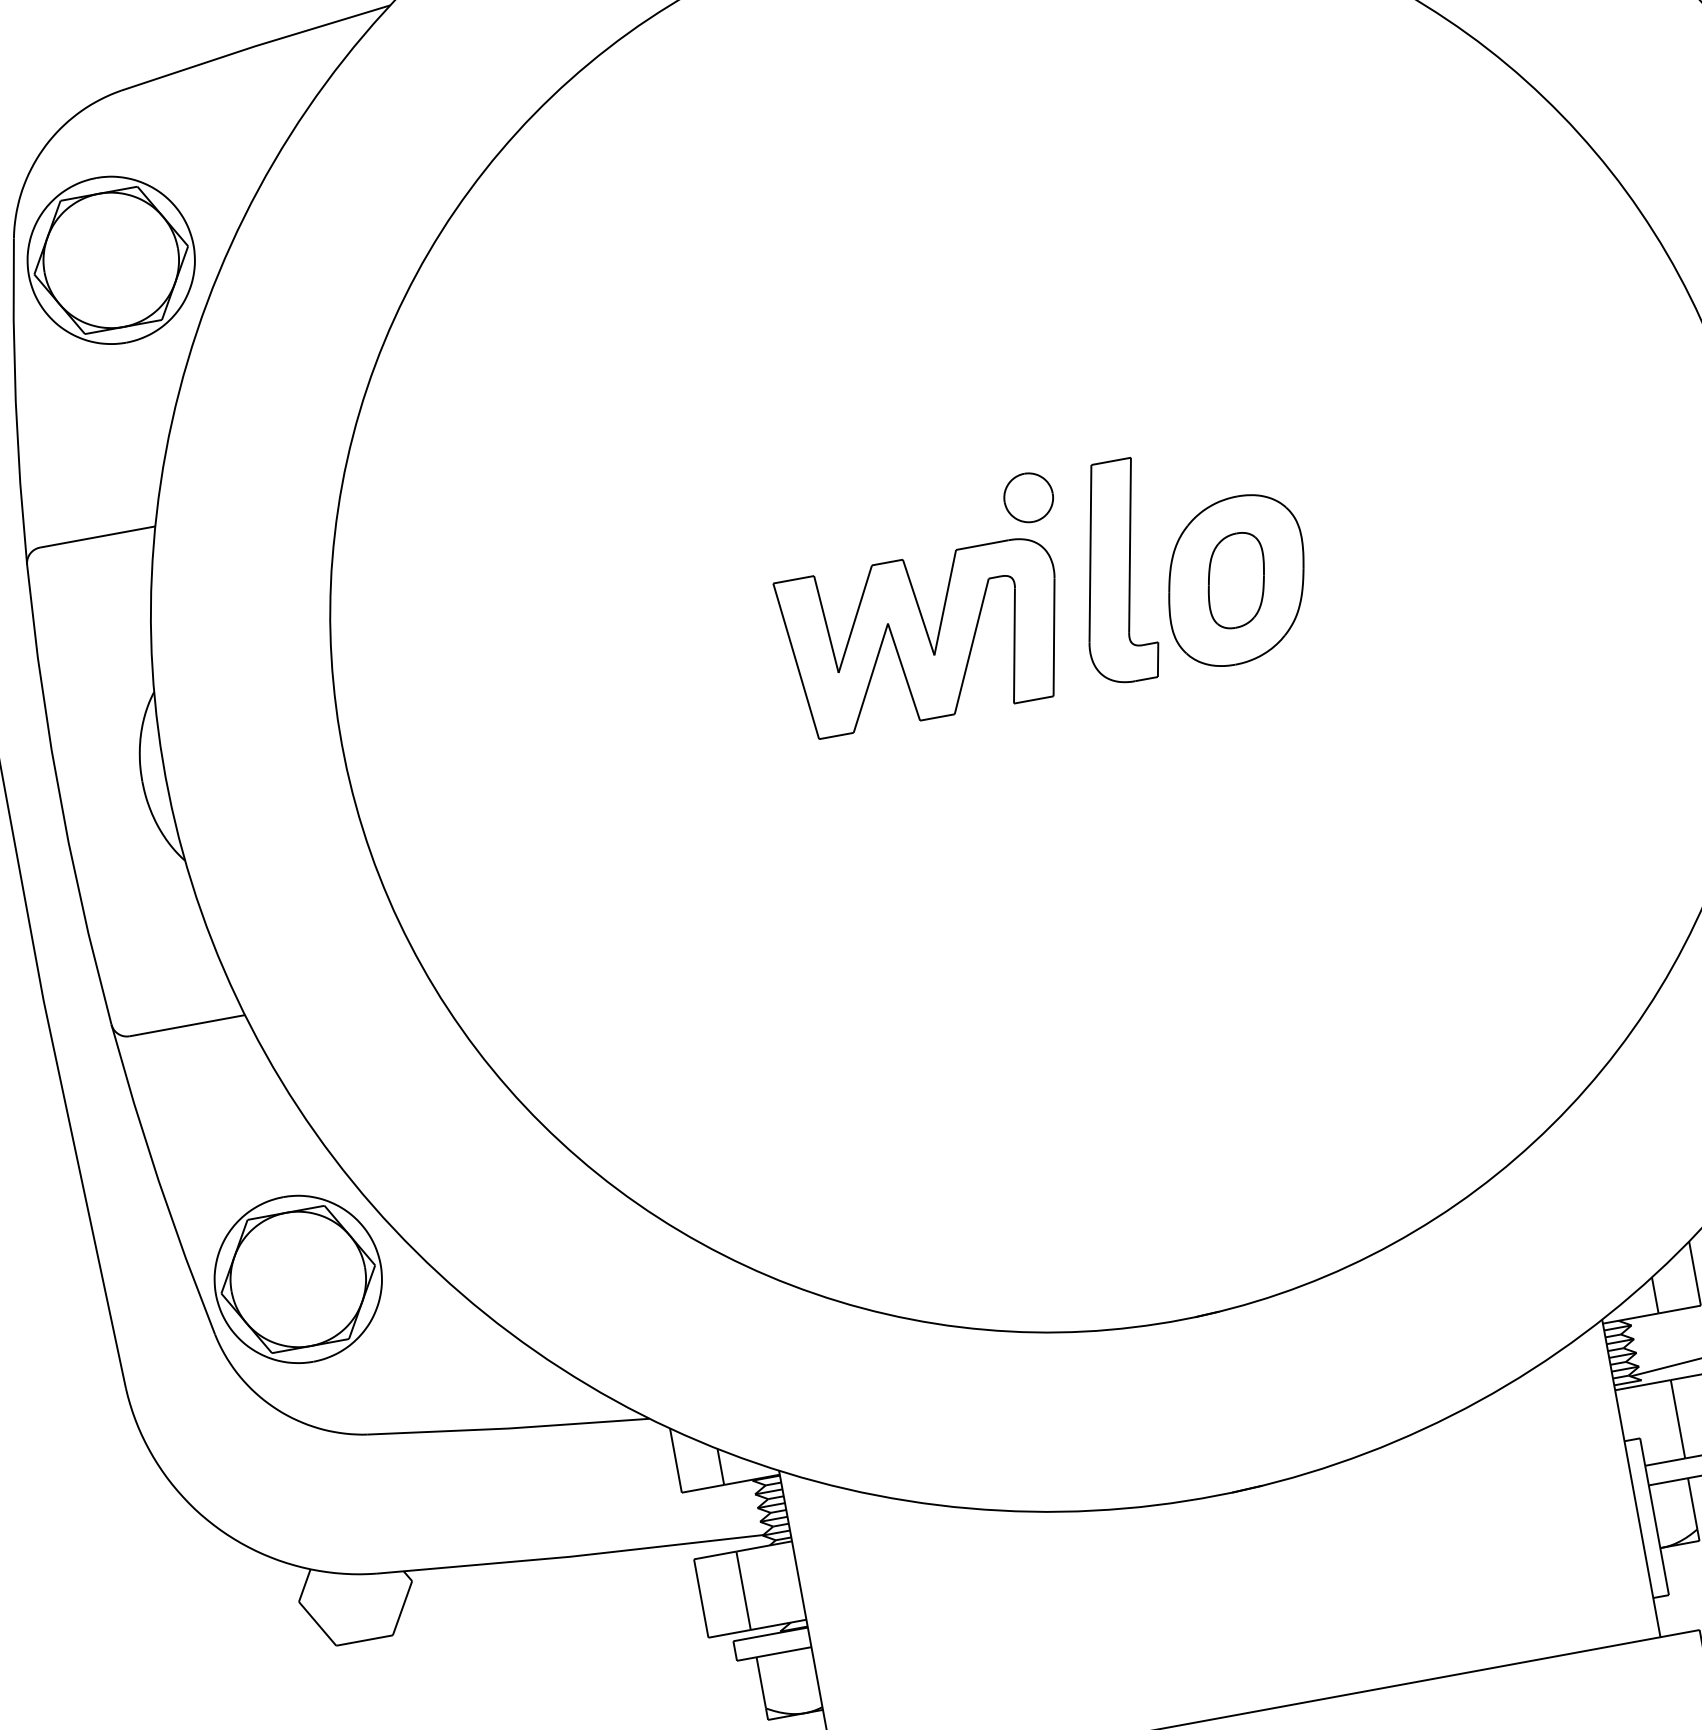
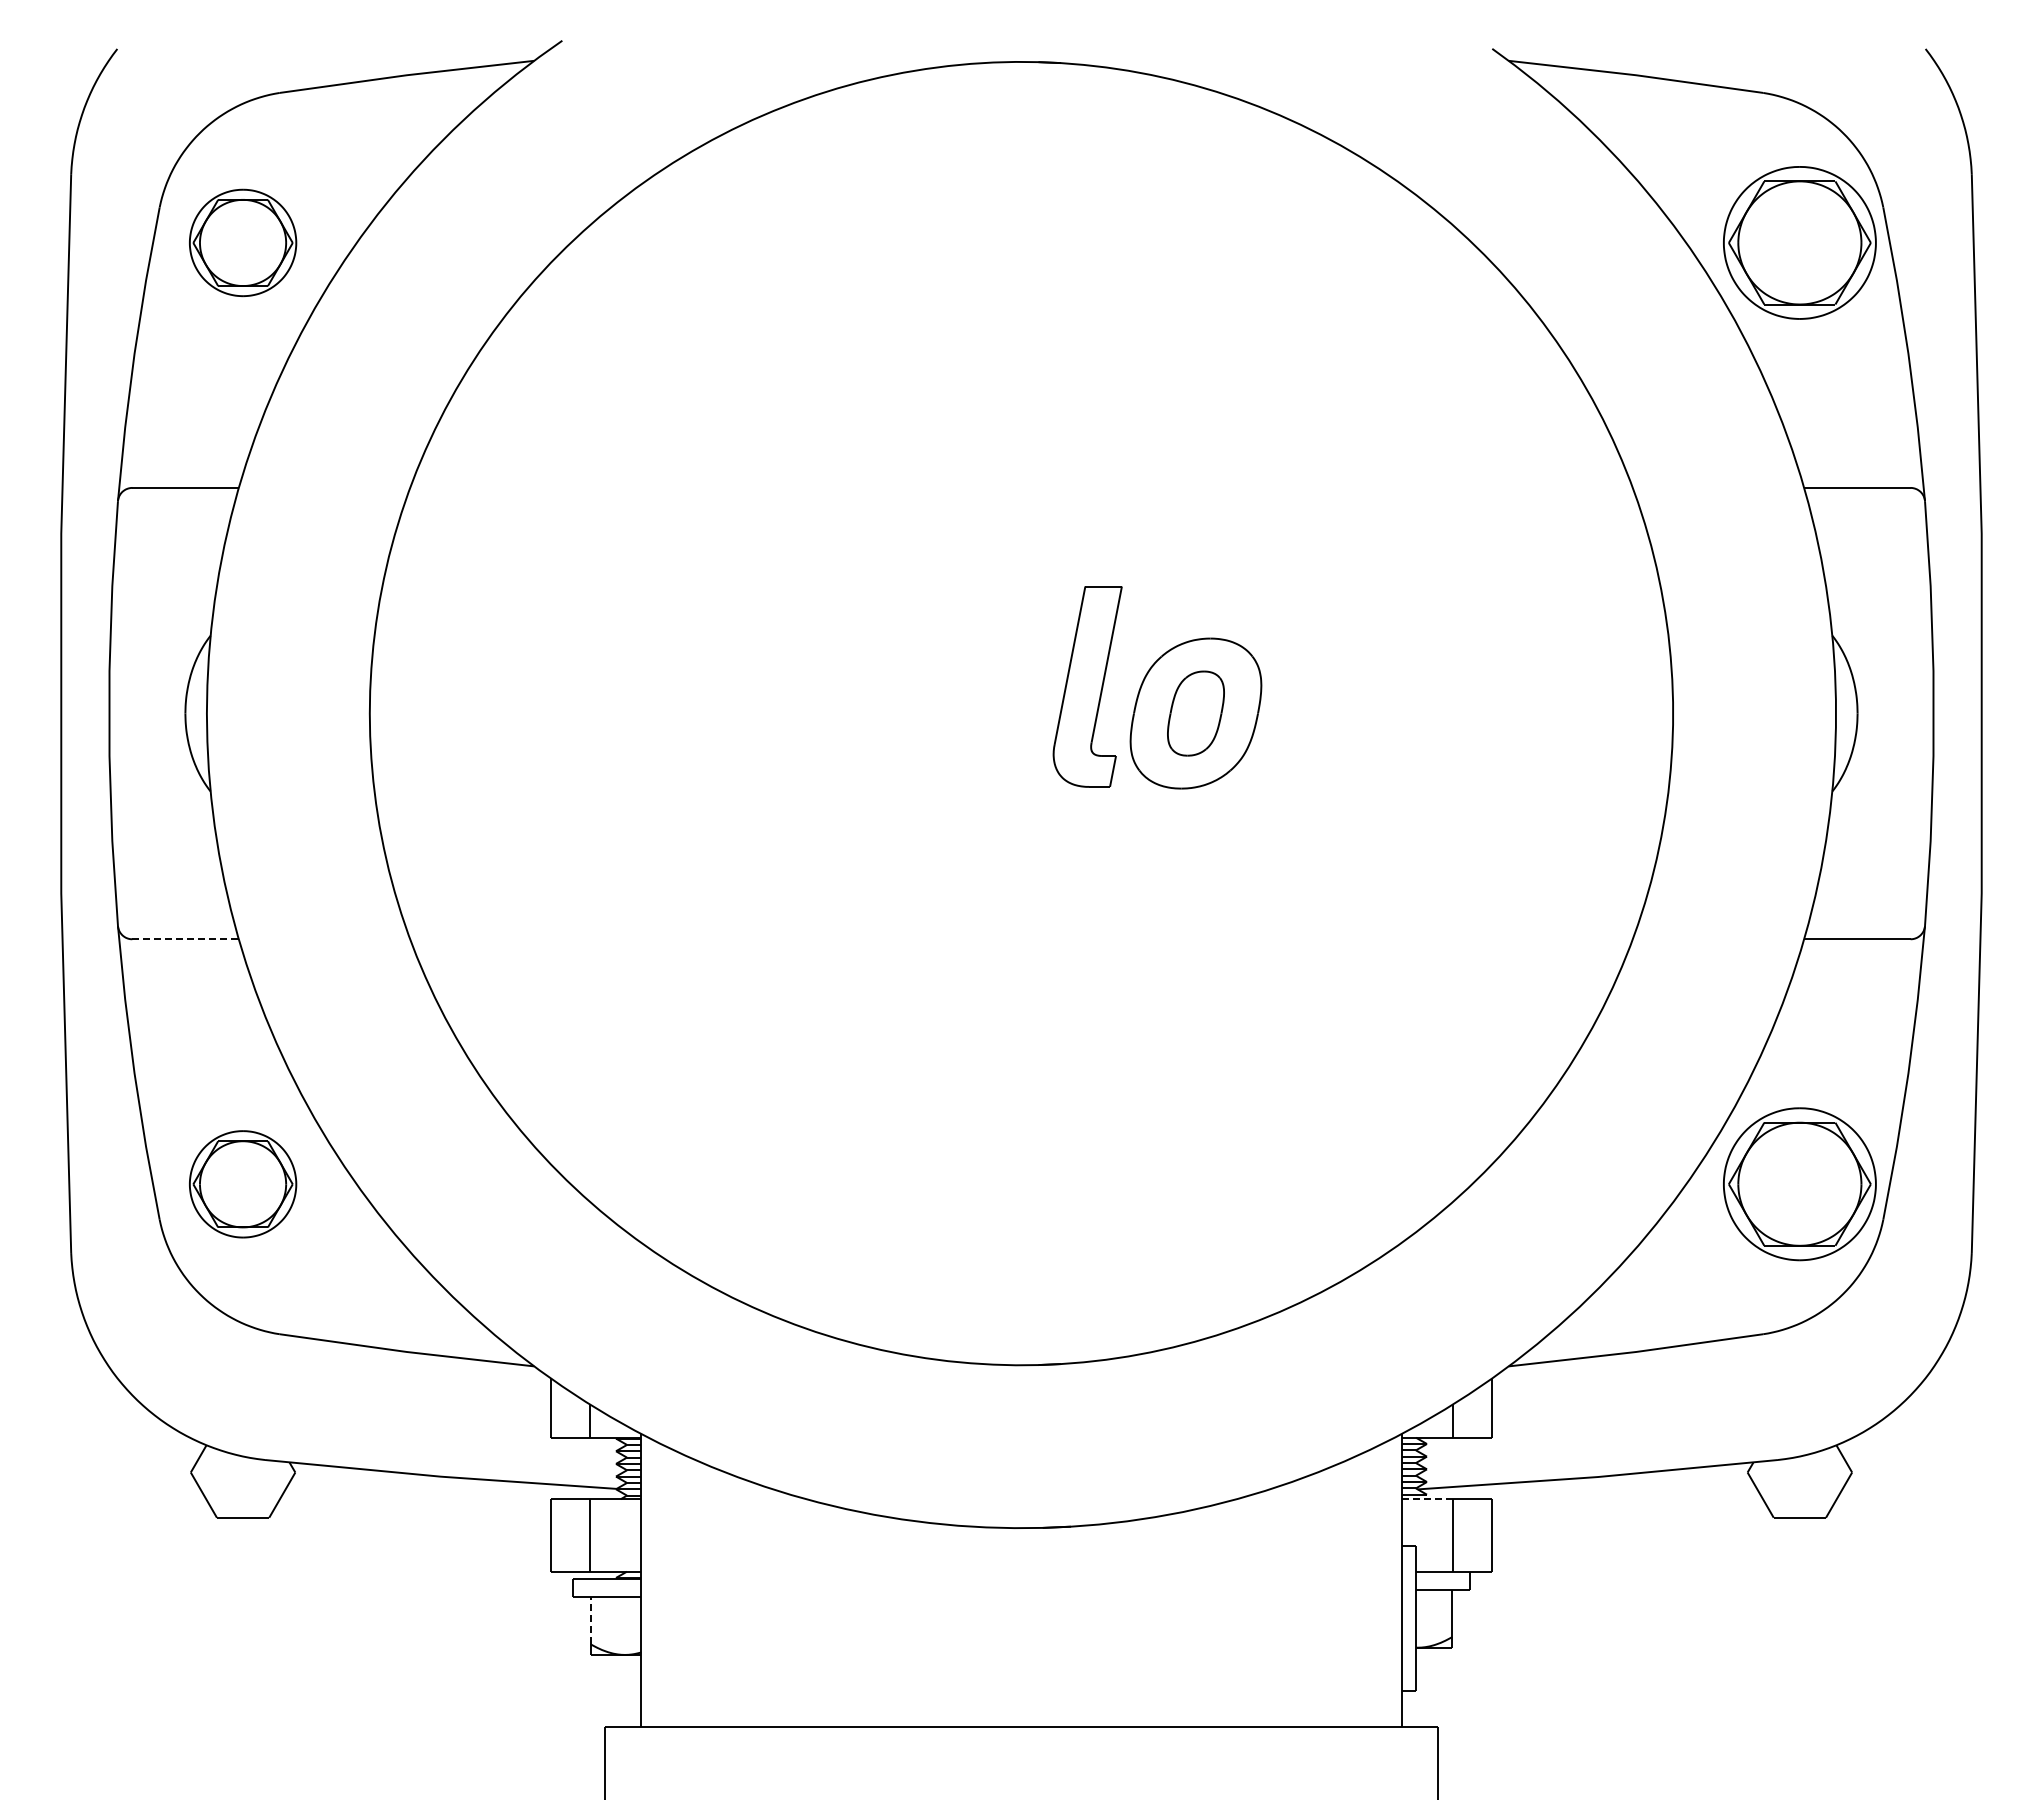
part: (110, 260) -> (242, 242), size x0.7
part: (1028, 497) -> (1023, 605), removed
part: (924, 637) -> (907, 713), removed
line: (188, 1025) -> (186, 939), solid -> dashed
part: (297, 1279) -> (242, 1184), size x0.7
line: (1643, 1385) -> (1427, 1499), solid -> dashed
line: (761, 1682) -> (590, 1620), solid -> dashed

